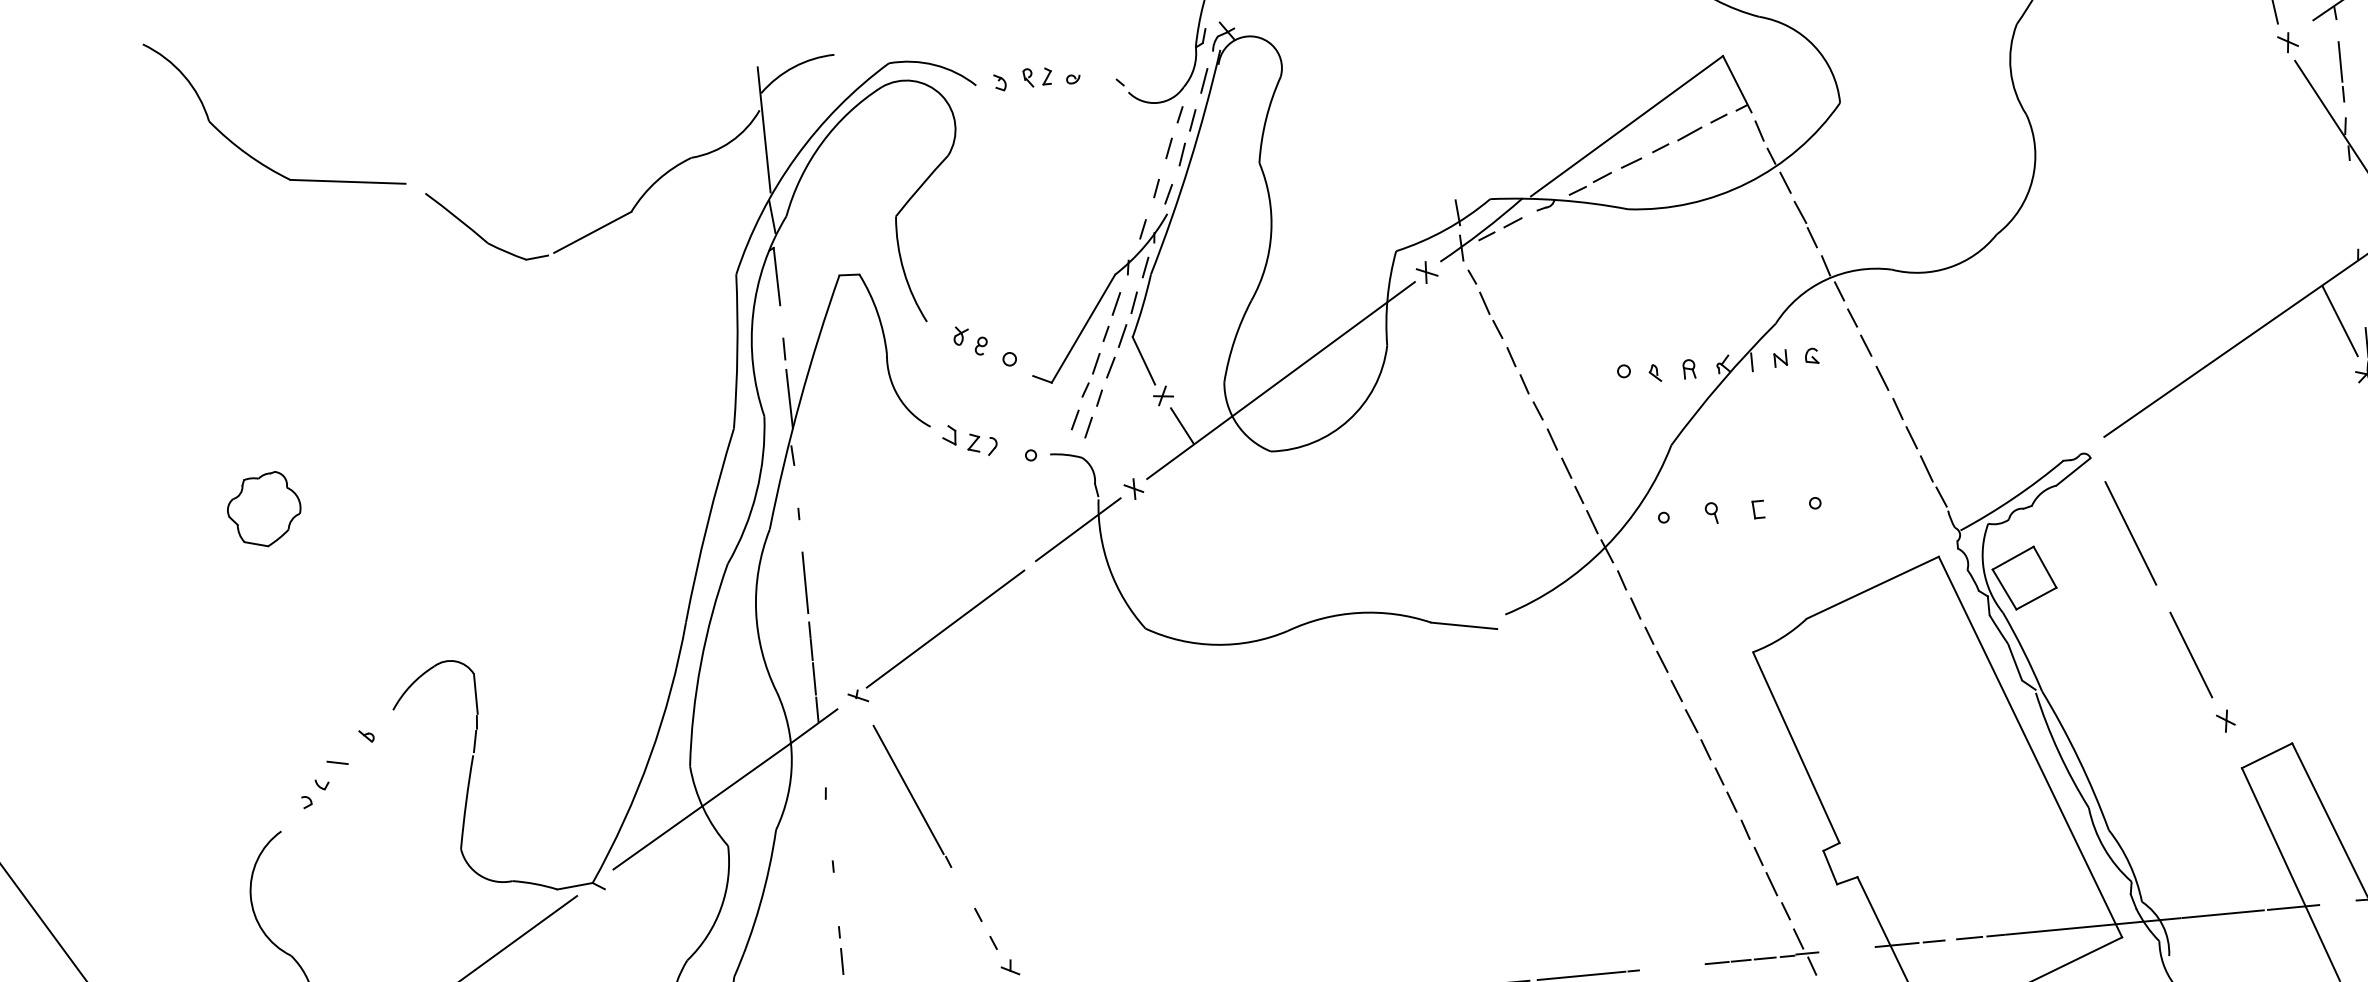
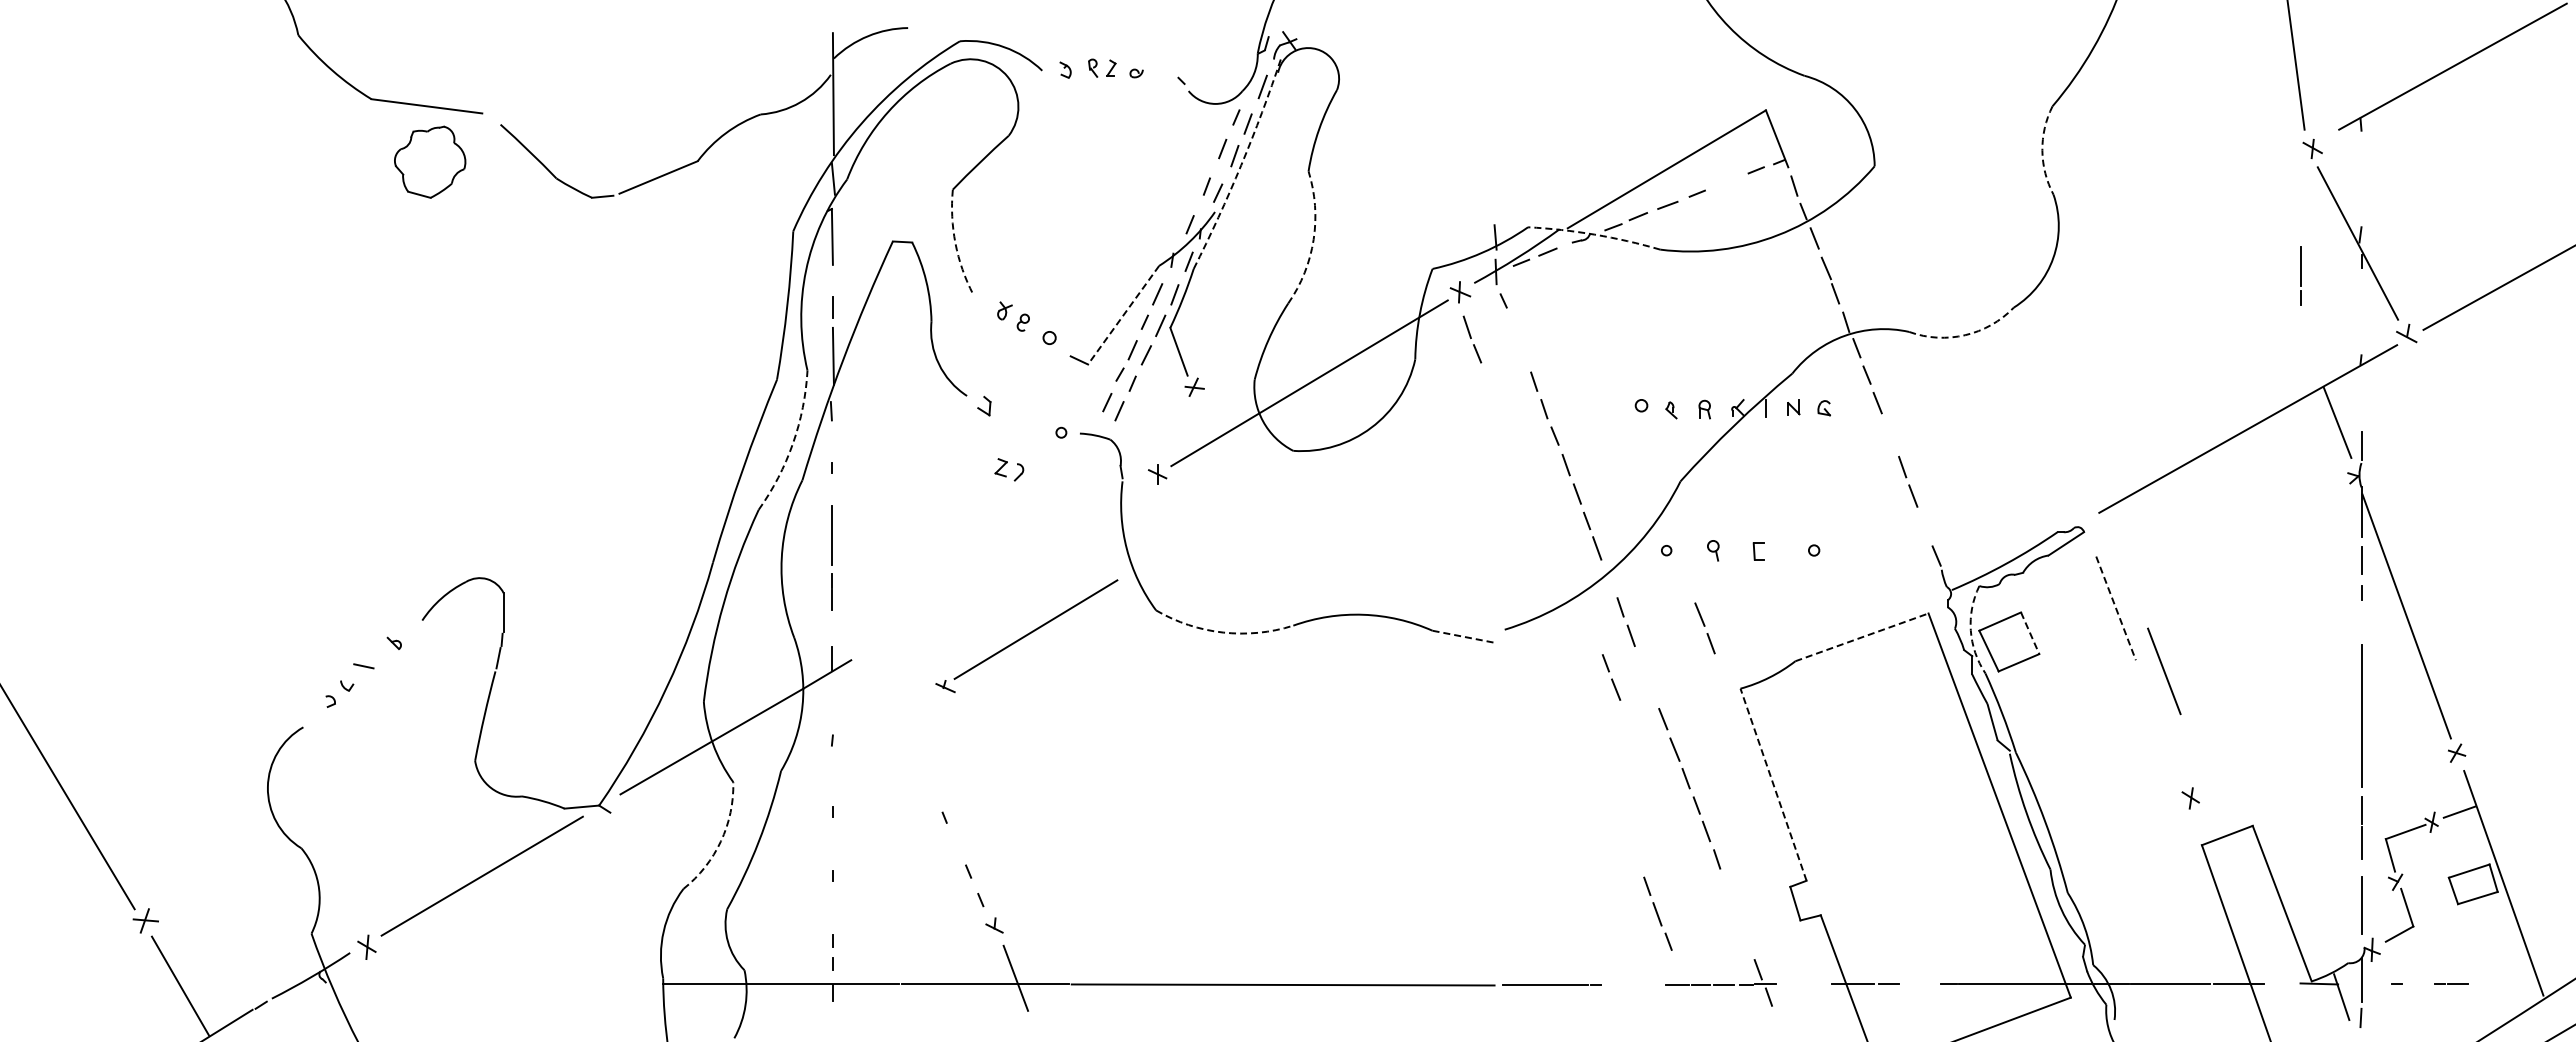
arc: (2010, 70) -> (2042, 150), solid -> dashed
line: (2341, 71) -> (2300, 275), moved
line: (1689, 133) -> (1726, 182), removed
arc: (1190, 163) -> (1241, 165), solid -> dashed
arc: (1559, 200) -> (1594, 234), solid -> dashed
arc: (1271, 232) -> (1313, 239), solid -> dashed
arc: (1949, 267) -> (1965, 335), solid -> dashed
arc: (903, 271) -> (955, 243), solid -> dashed
part: (1491, 315) -> (1472, 339), moved
line: (1083, 329) -> (1123, 315), solid -> dashed
line: (1882, 377) -> (1890, 435), removed
line: (1181, 425) -> (1209, 417), removed
part: (979, 438) -> (1007, 463), moved
line: (1926, 468) -> (1924, 527), removed
arc: (756, 492) -> (792, 443), solid -> dashed
part: (264, 508) -> (430, 161), moved
line: (1077, 529) -> (1099, 508), removed
line: (2131, 533) -> (2116, 608), solid -> dashed
line: (1606, 550) -> (1608, 577), removed
line: (2045, 567) -> (2030, 633), solid -> dashed
arc: (1983, 570) -> (1970, 630), solid -> dashed
line: (1872, 587) -> (1861, 637), solid -> dashed
line: (1710, 591) -> (1704, 626), added
line: (1464, 625) -> (1464, 636), solid -> dashed
part: (936, 637) -> (1026, 636), moved
arc: (1216, 644) -> (1223, 632), solid -> dashed
line: (1656, 650) -> (1611, 678), moved
line: (2191, 655) -> (2164, 671), moved
line: (814, 678) -> (831, 628), removed
line: (1796, 747) -> (1773, 784), solid -> dashed
line: (908, 789) -> (912, 744), removed
part: (1771, 883) -> (1657, 913), moved
arc: (720, 908) -> (720, 841), solid -> dashed
line: (1969, 938) -> (1923, 984), removed
line: (841, 960) -> (832, 903), removed

